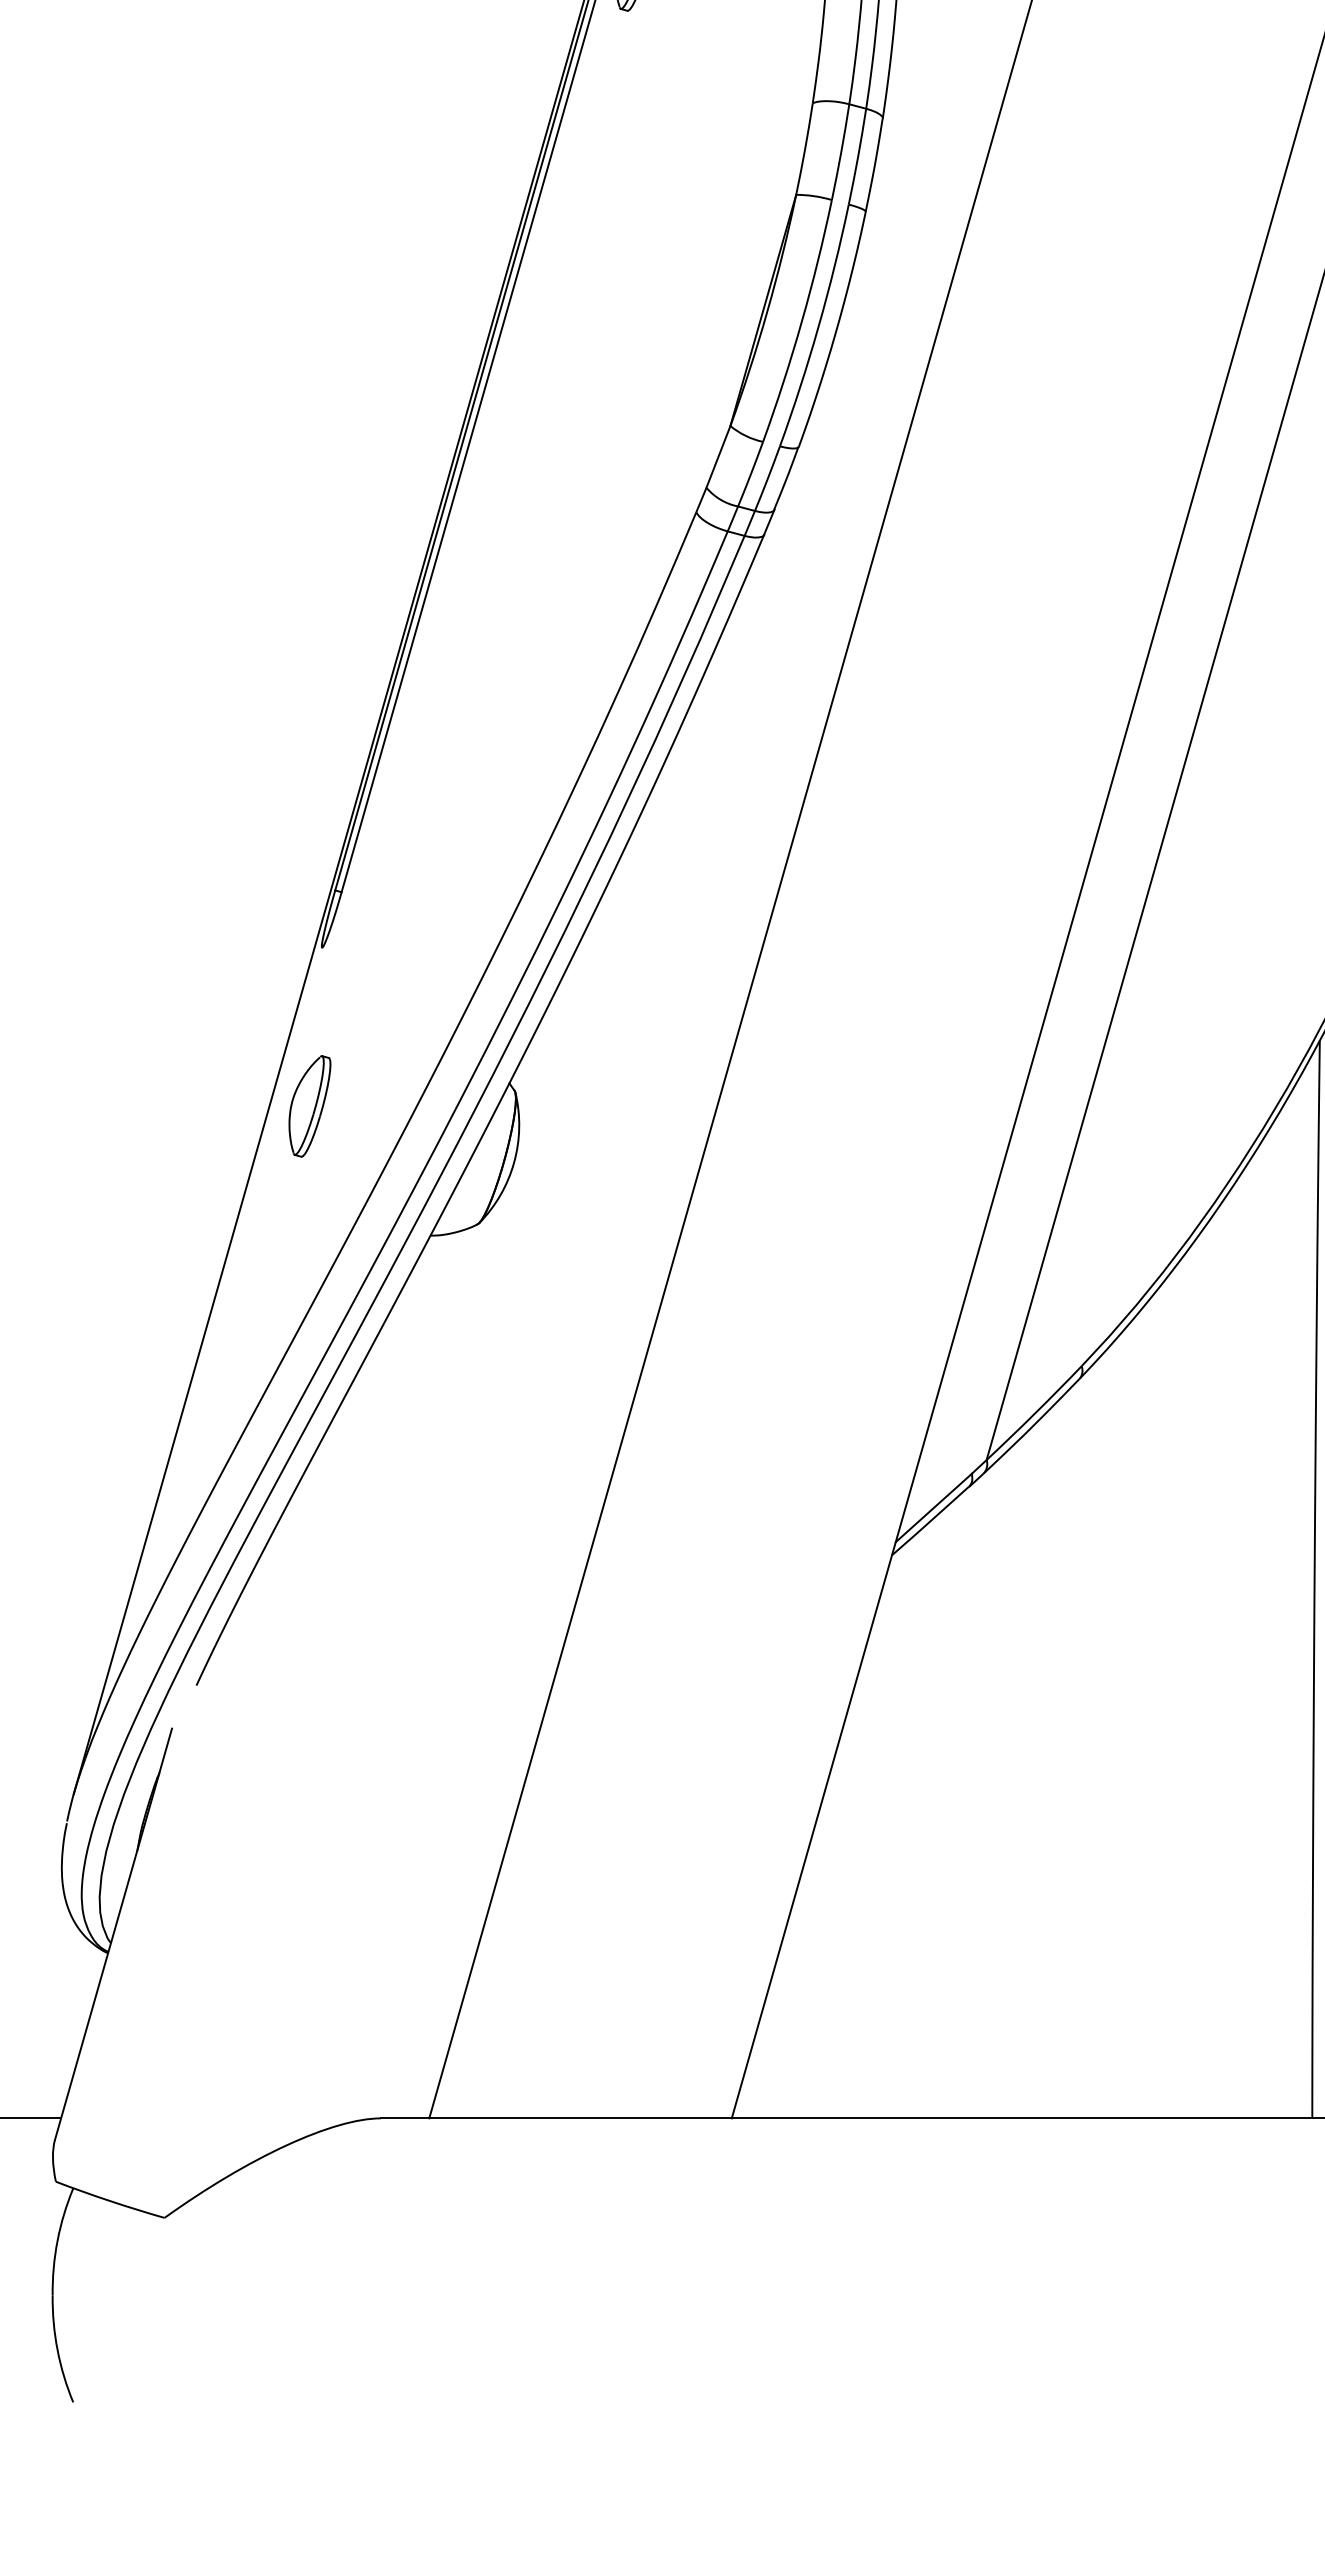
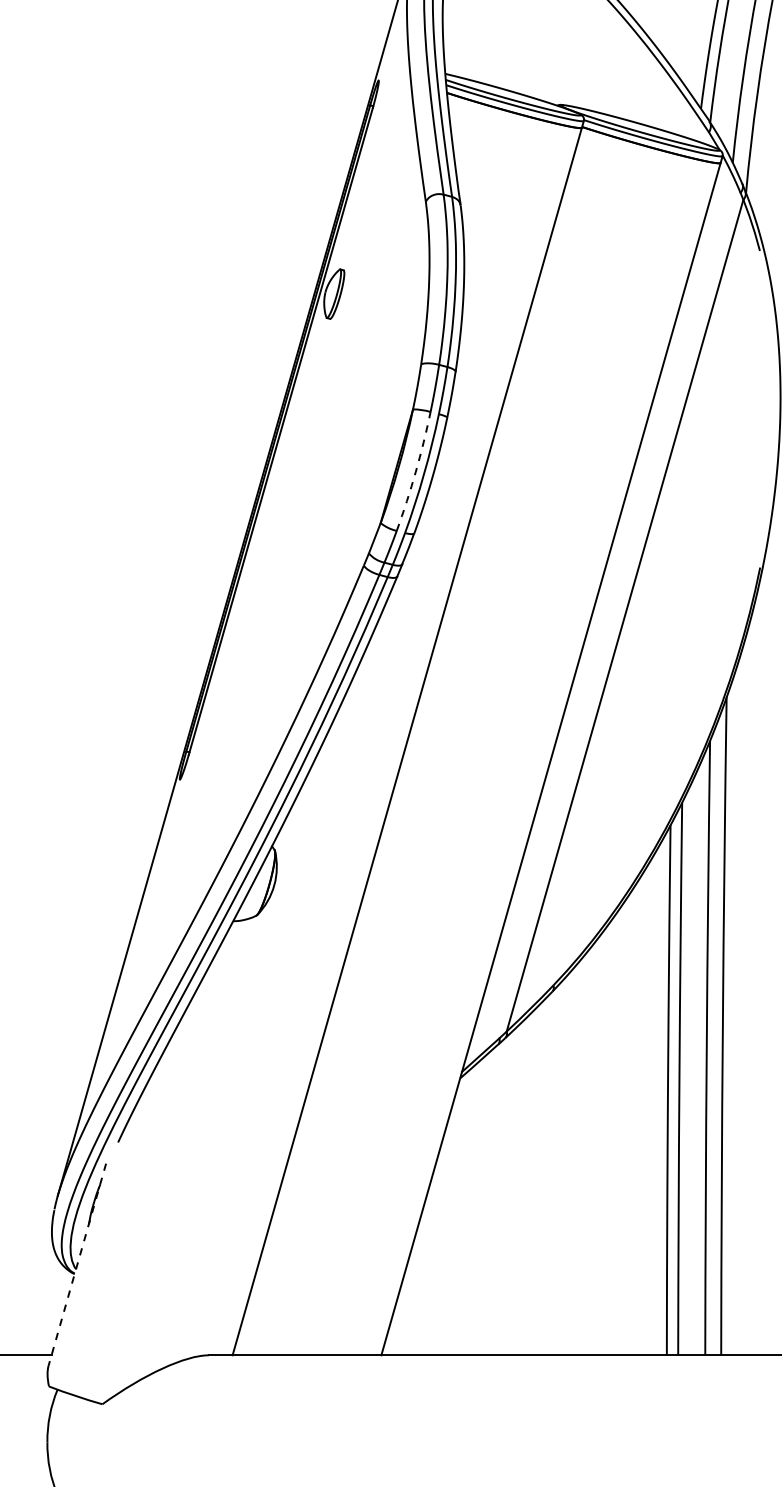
arc: (801, 323) -> (415, 472), solid -> dashed
part: (309, 1106) -> (173, 857), removed
line: (113, 1935) -> (77, 1265), solid -> dashed

